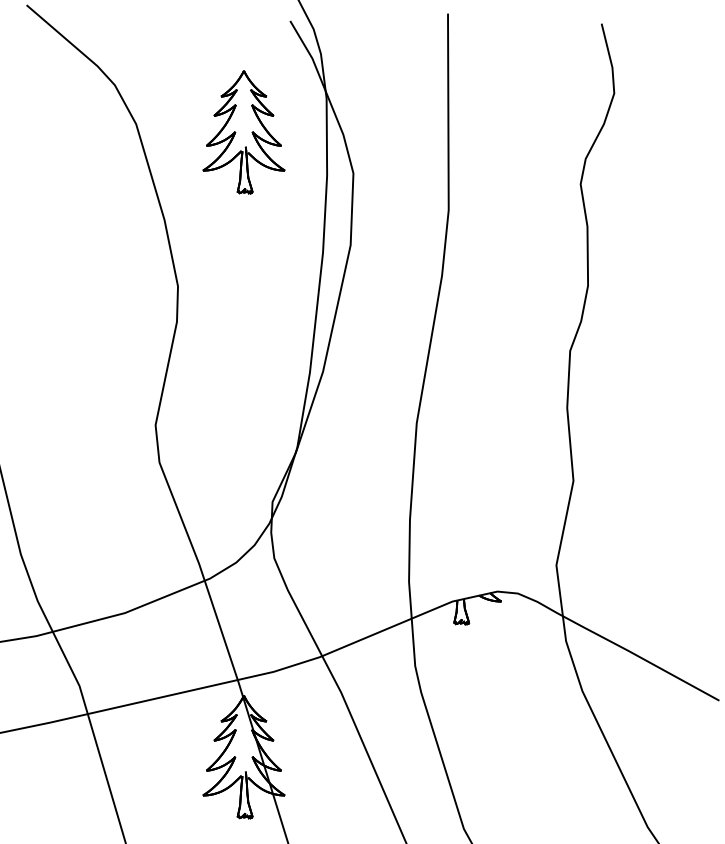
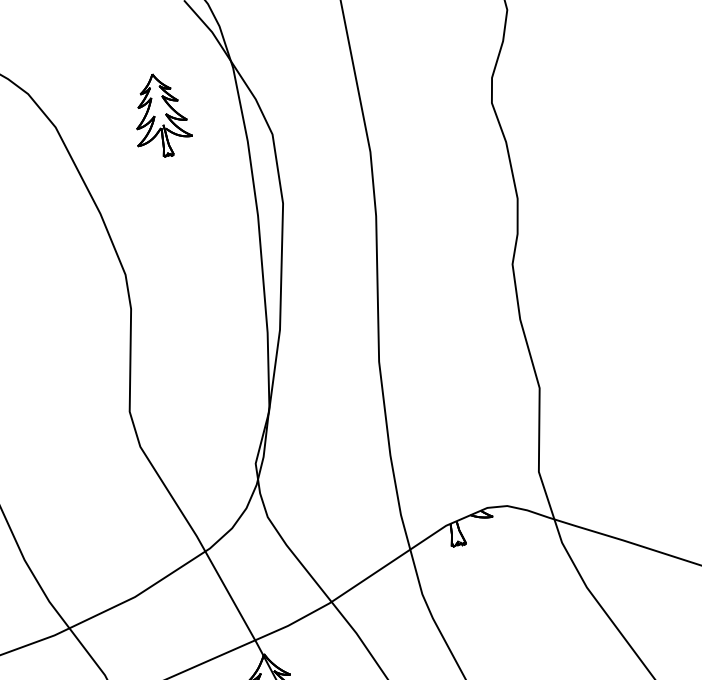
part: (243, 132) -> (159, 115), size x0.7

